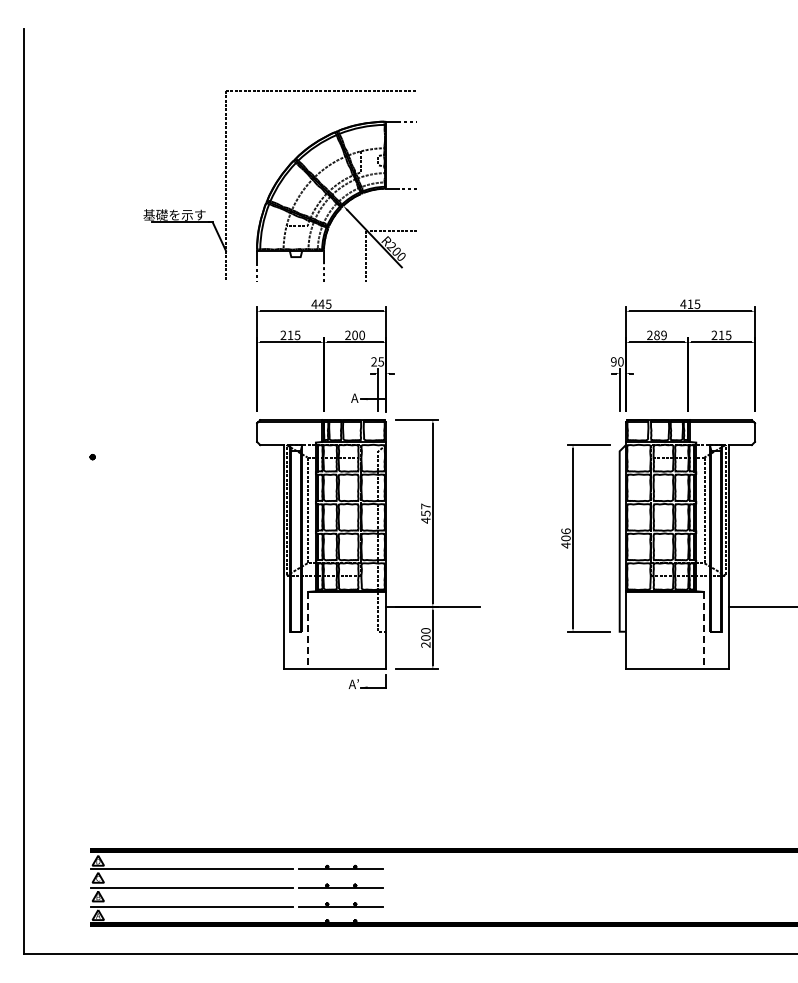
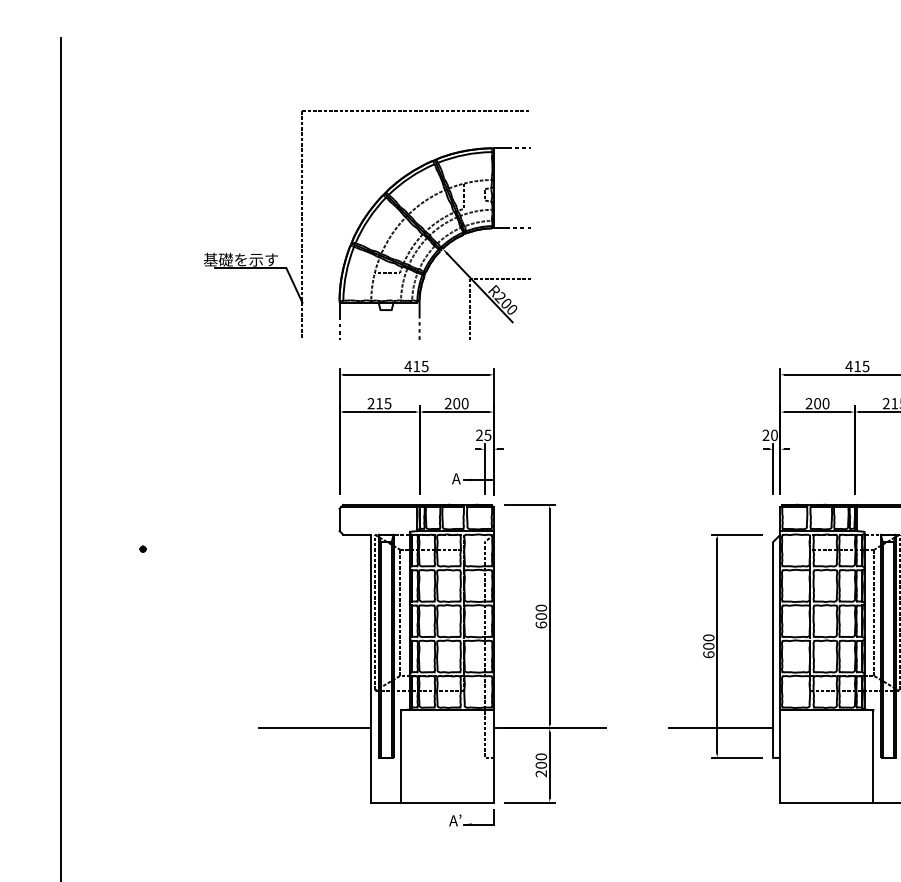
text: (321, 303) -> (416, 365), 445 -> 415
text: (660, 335) -> (821, 403), 289 -> 200
text: (613, 361) -> (765, 434), 90 -> 20
text: (425, 513) -> (540, 616), 457 -> 600
text: (565, 538) -> (708, 646), 406 -> 600
line: (236, 606) -> (314, 727), added
line: (575, 606) -> (720, 727), added
line: (308, 630) -> (401, 756), dashed -> solid
line: (703, 630) -> (873, 756), dashed -> solid

